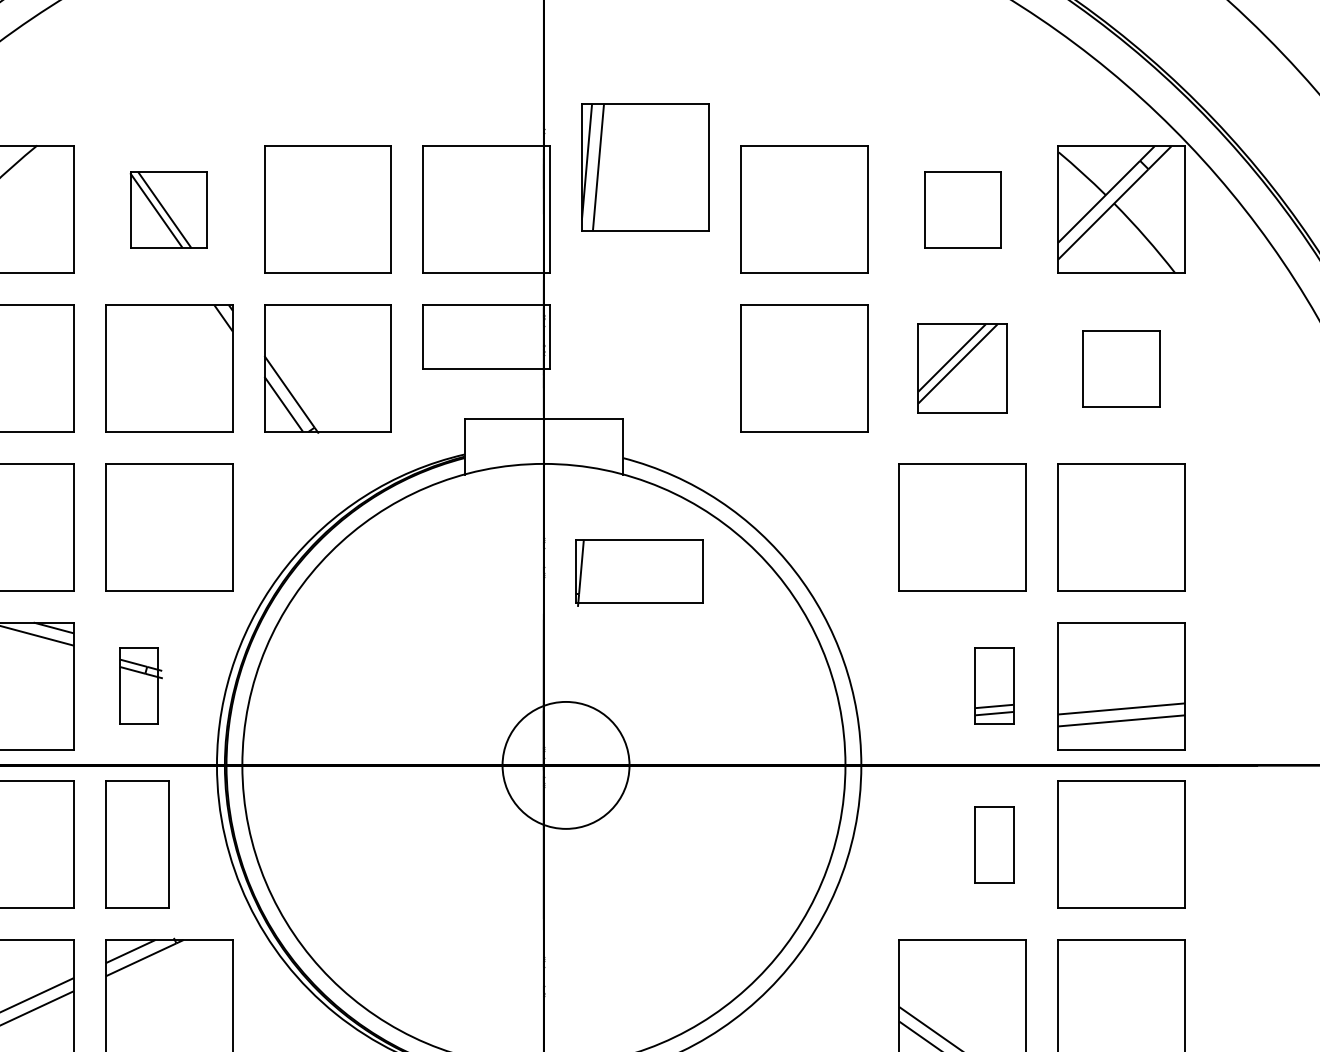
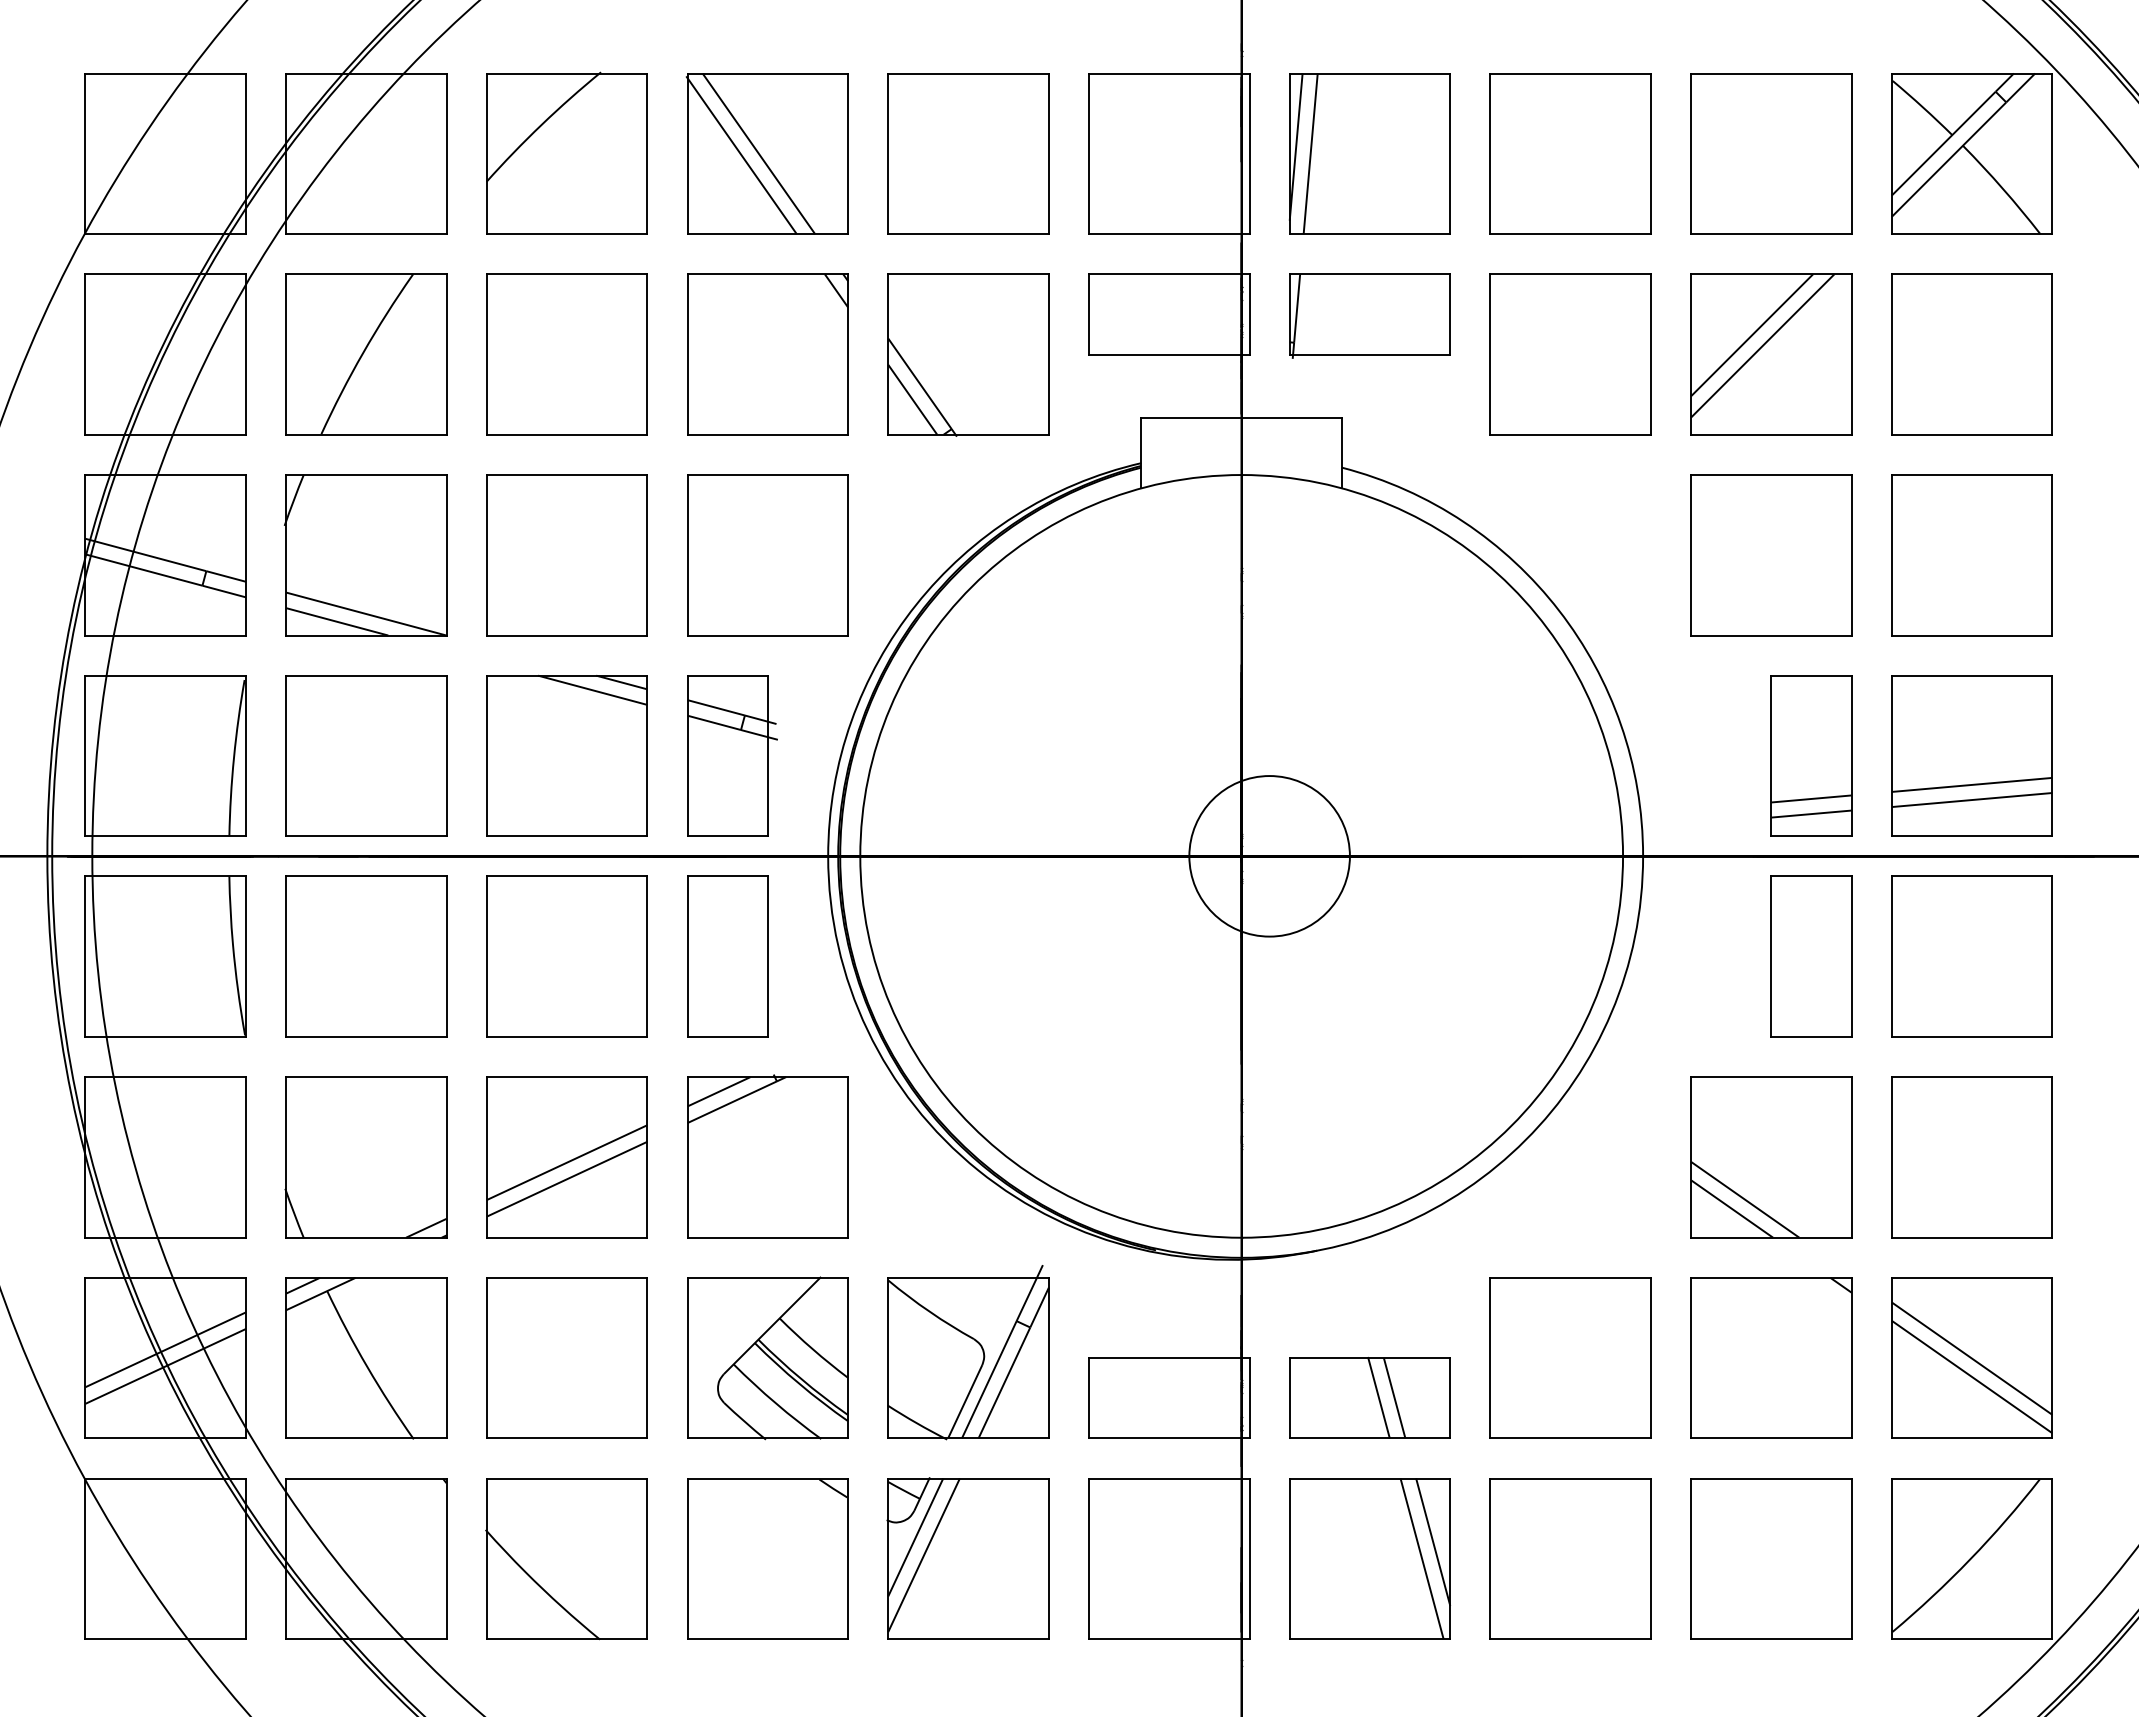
part: (645, 166) -> (1369, 153), moved
part: (168, 209) -> (766, 153), size x1.67
part: (962, 209) -> (1771, 153), size x1.67
part: (962, 368) -> (1771, 354), size x1.43
part: (1121, 368) -> (1971, 354), size x1.67
part: (638, 572) -> (1369, 315), moved
part: (141, 685) -> (732, 755), size x1.67
part: (994, 685) -> (1811, 755), size x1.67
part: (994, 844) -> (1811, 956), size x1.67

